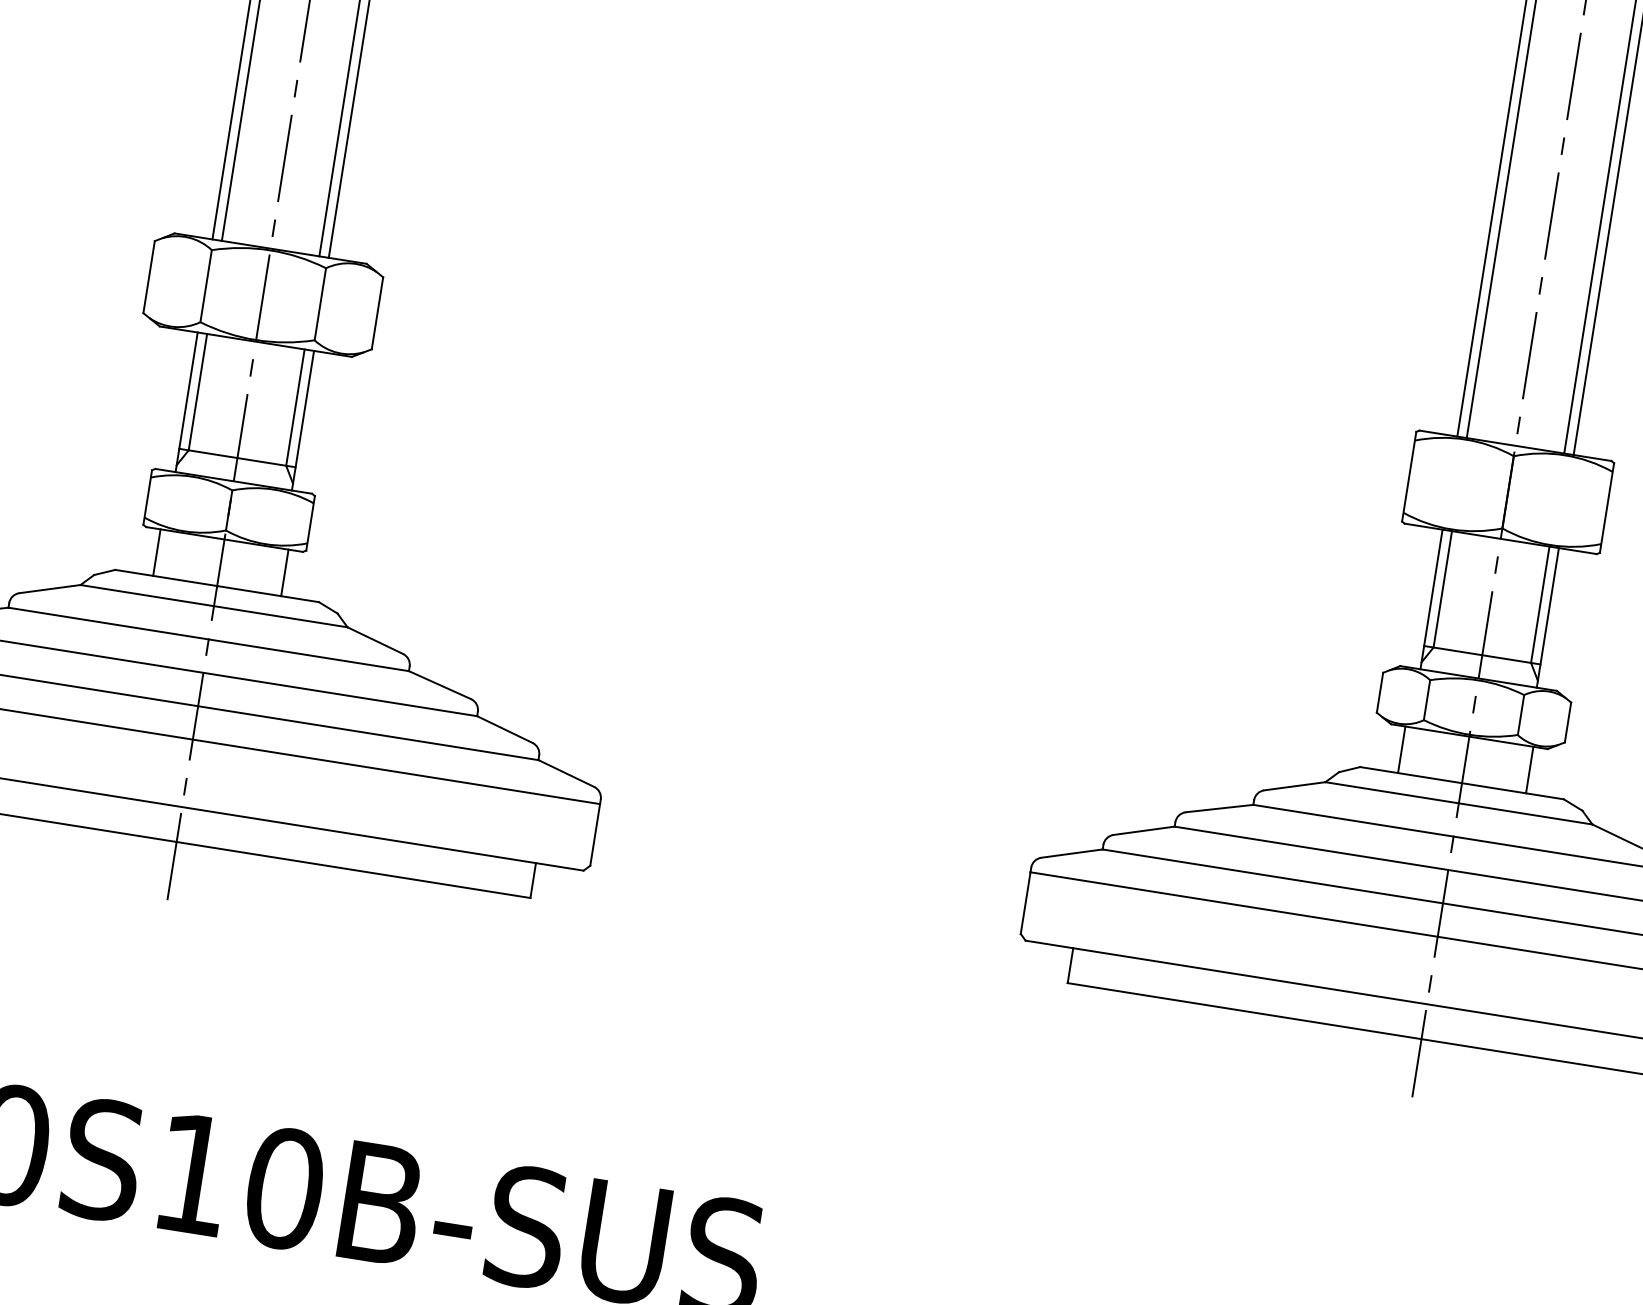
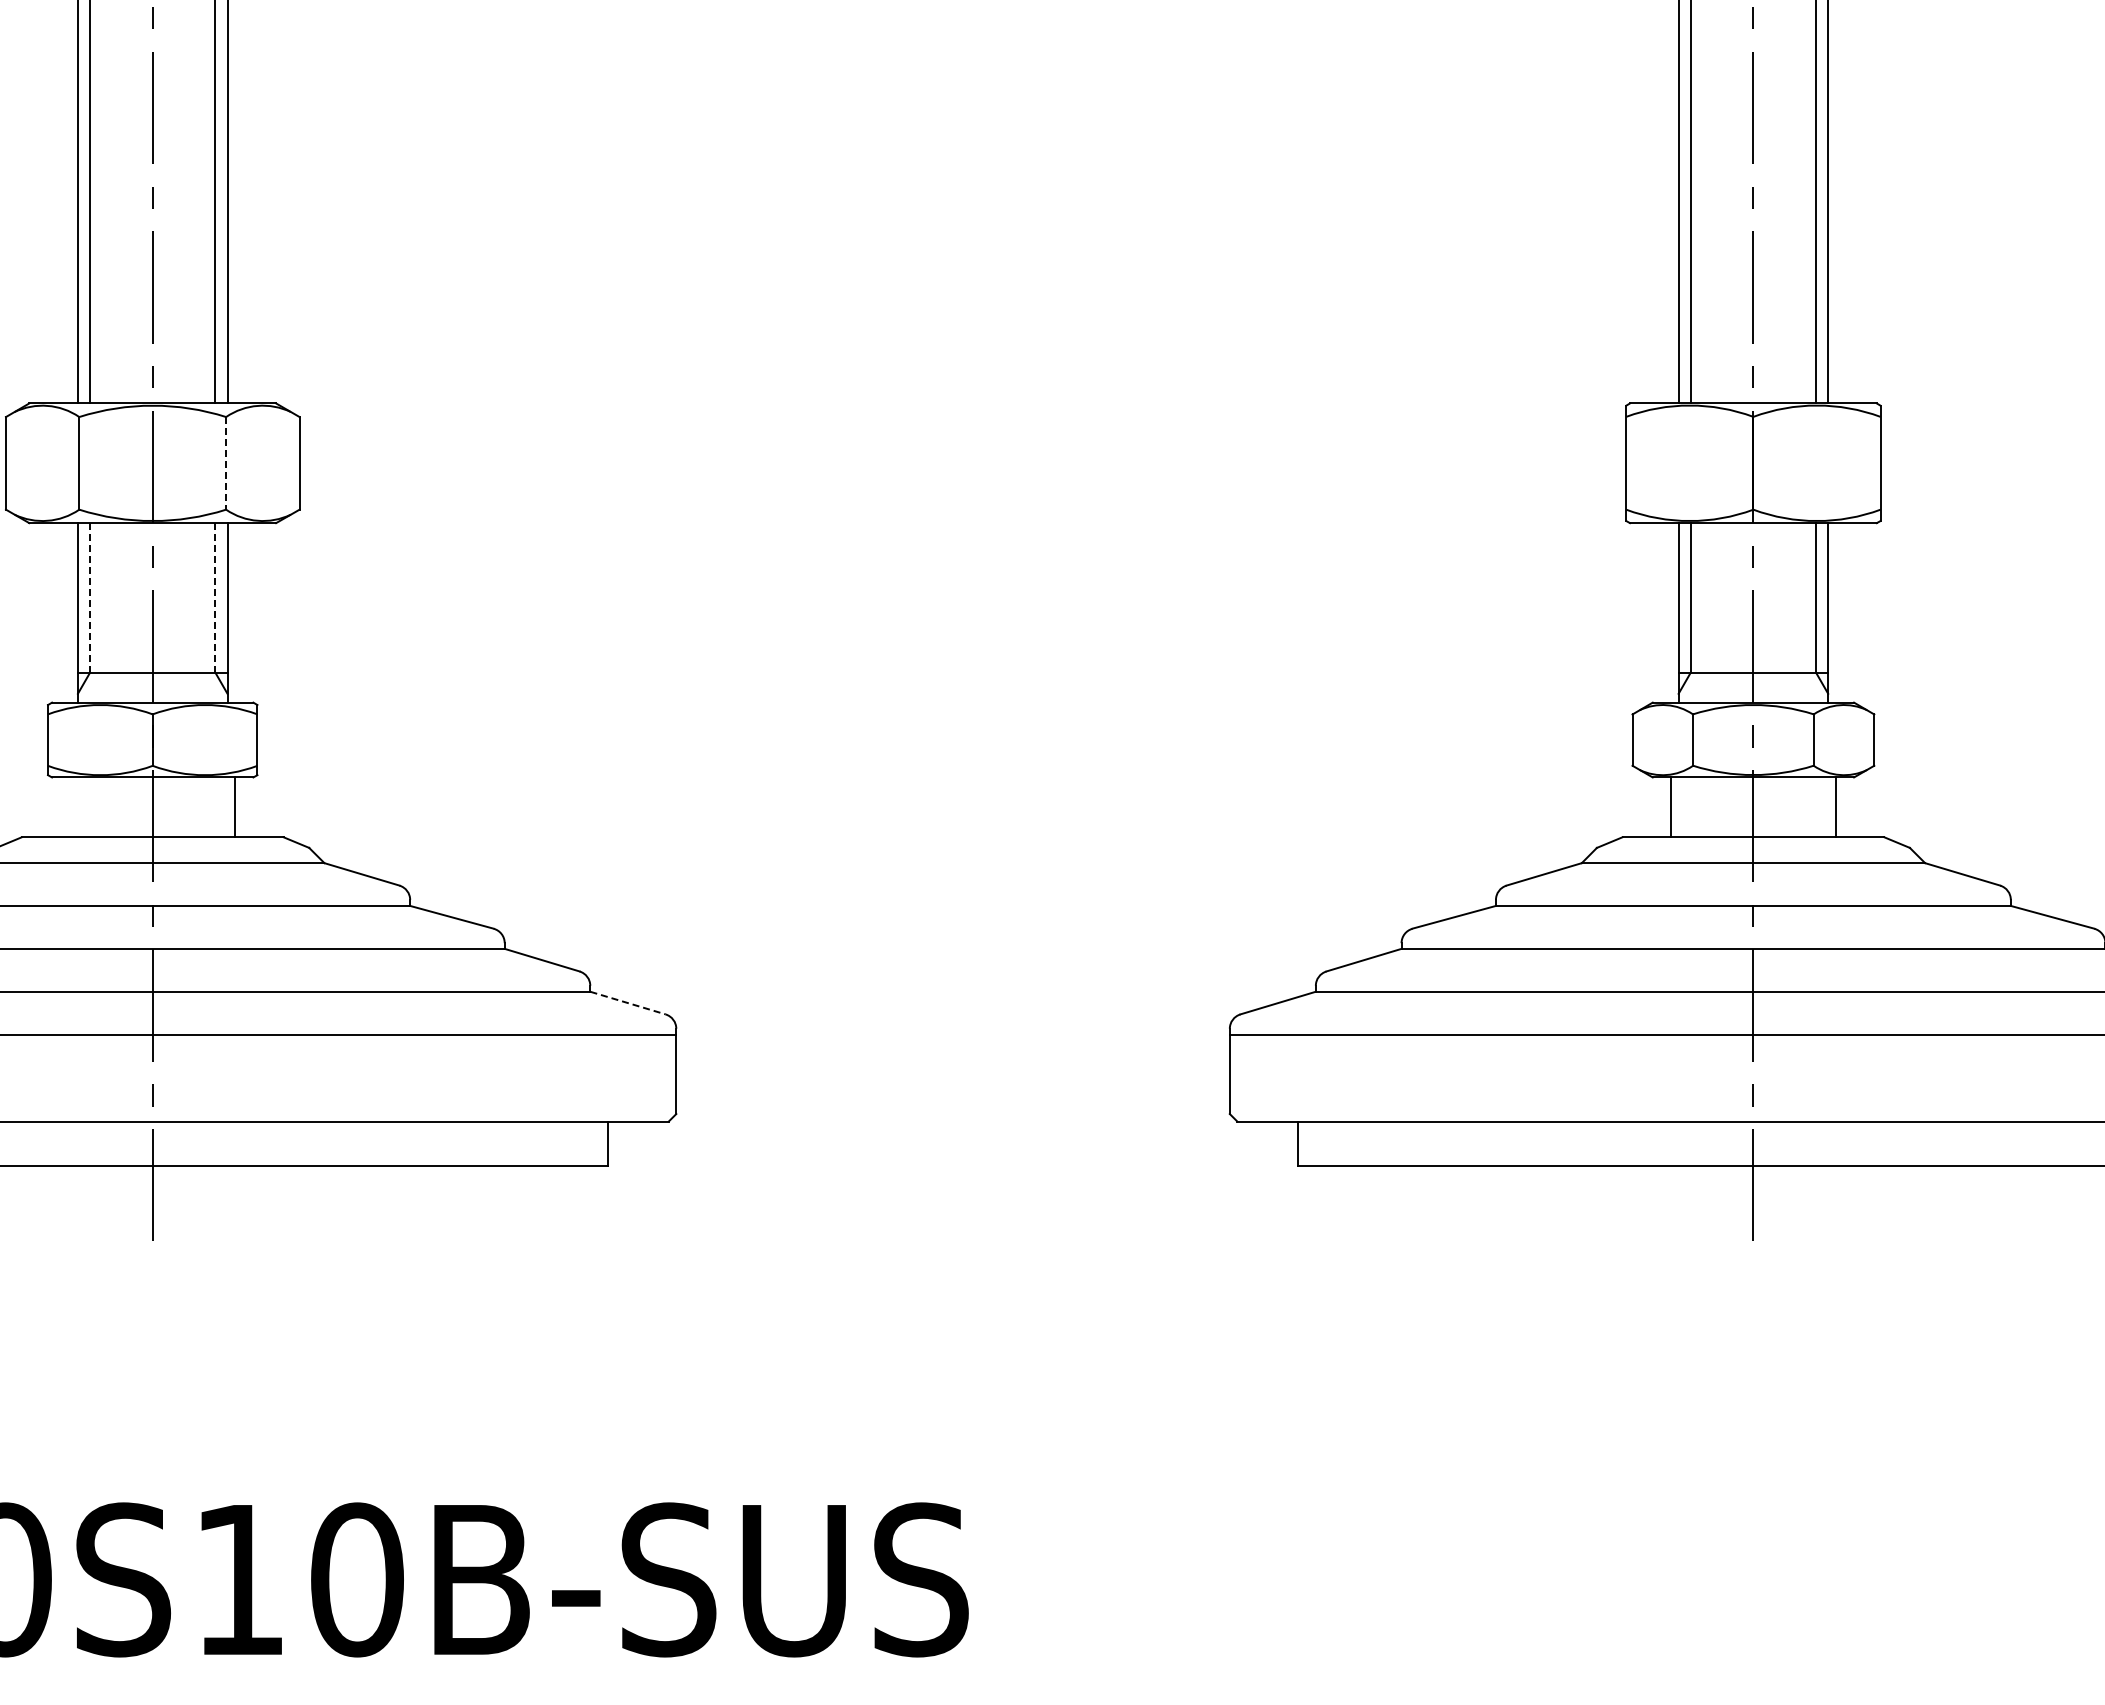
line: (320, 304) -> (226, 463), solid -> dashed
line: (198, 391) -> (90, 597), solid -> dashed
line: (295, 407) -> (215, 597), solid -> dashed
line: (156, 552) -> (70, 807), removed
line: (566, 773) -> (628, 1003), solid -> dashed

